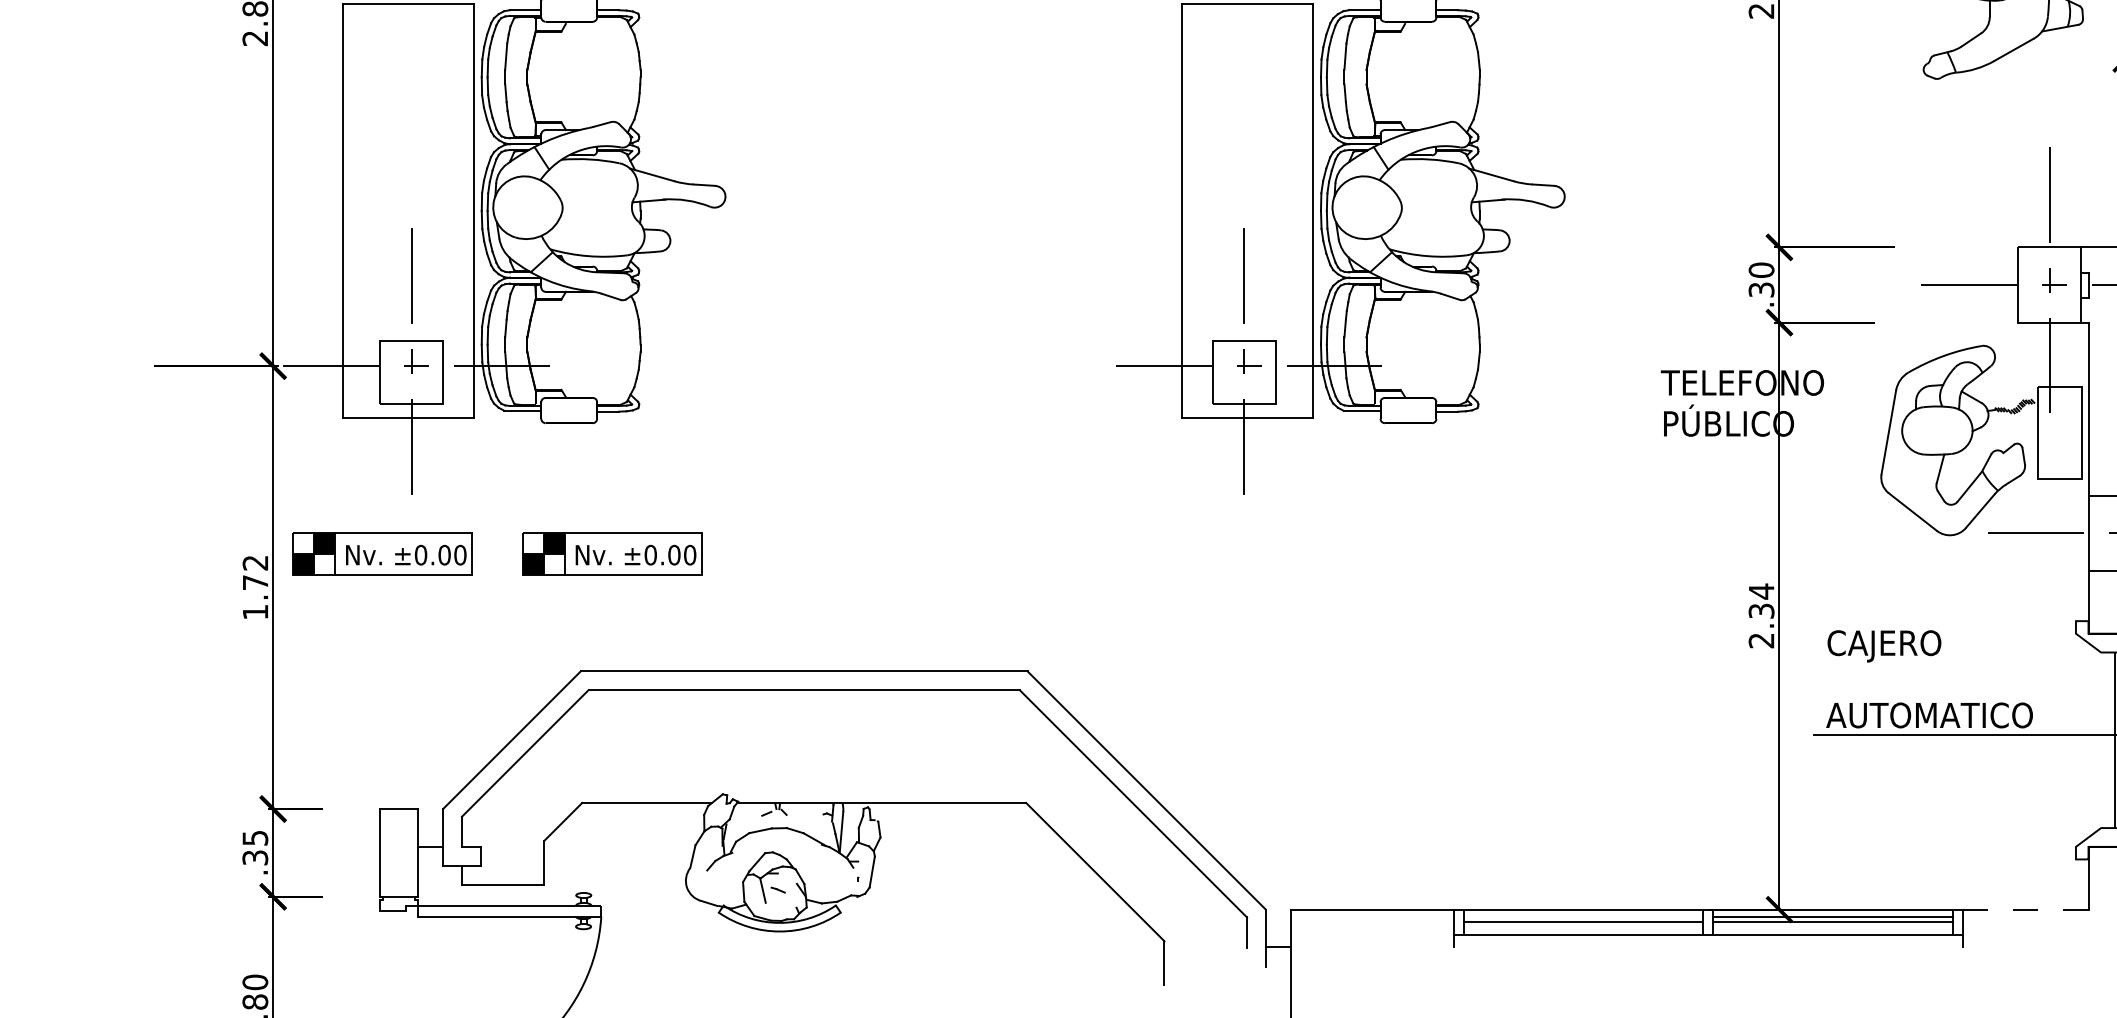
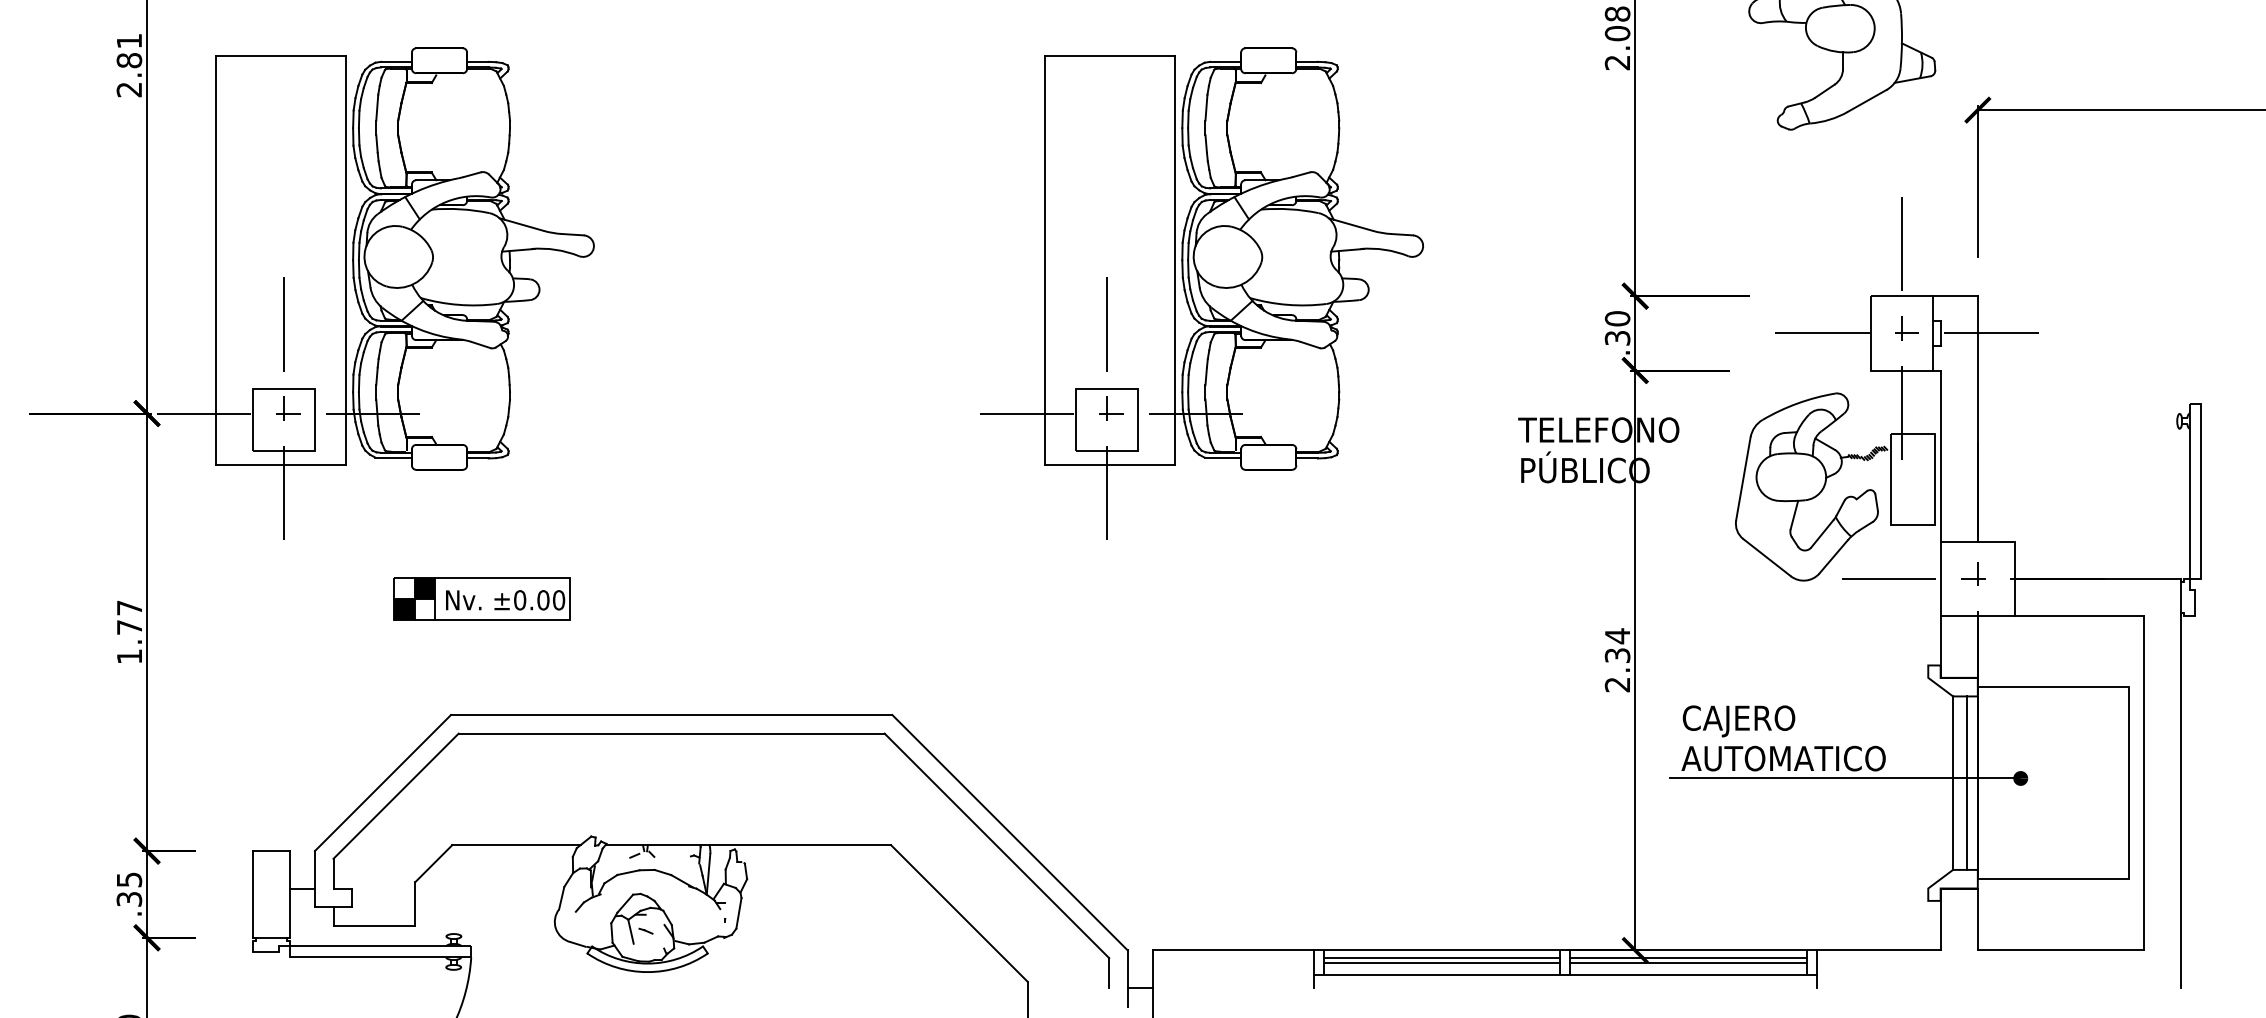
part: (381, 553) -> (254, 598), removed
text: (254, 563) -> (128, 608), 1.72 -> 1.77
text: (1883, 646) -> (1738, 721), moved
line: (2101, 739) -> (1953, 782), added
line: (2025, 909) -> (1878, 950), dashed -> solid
line: (1583, 916) -> (1441, 957), added

